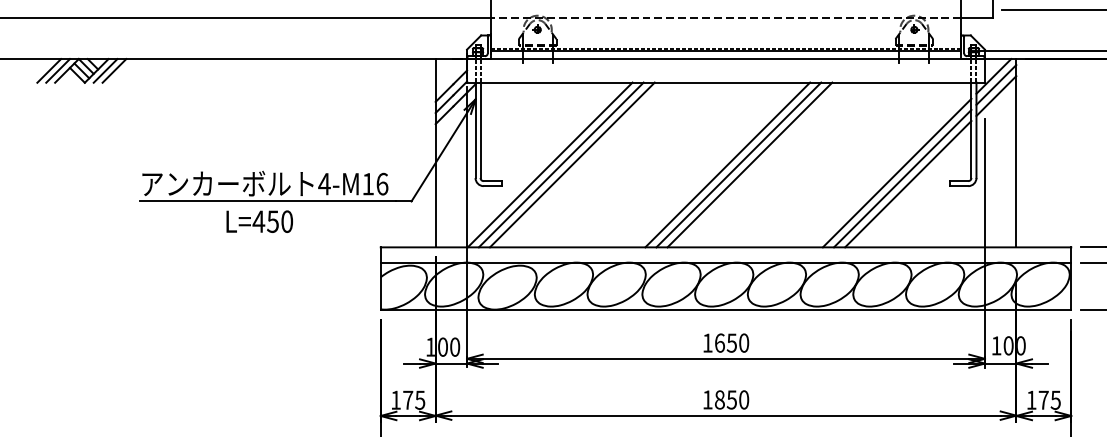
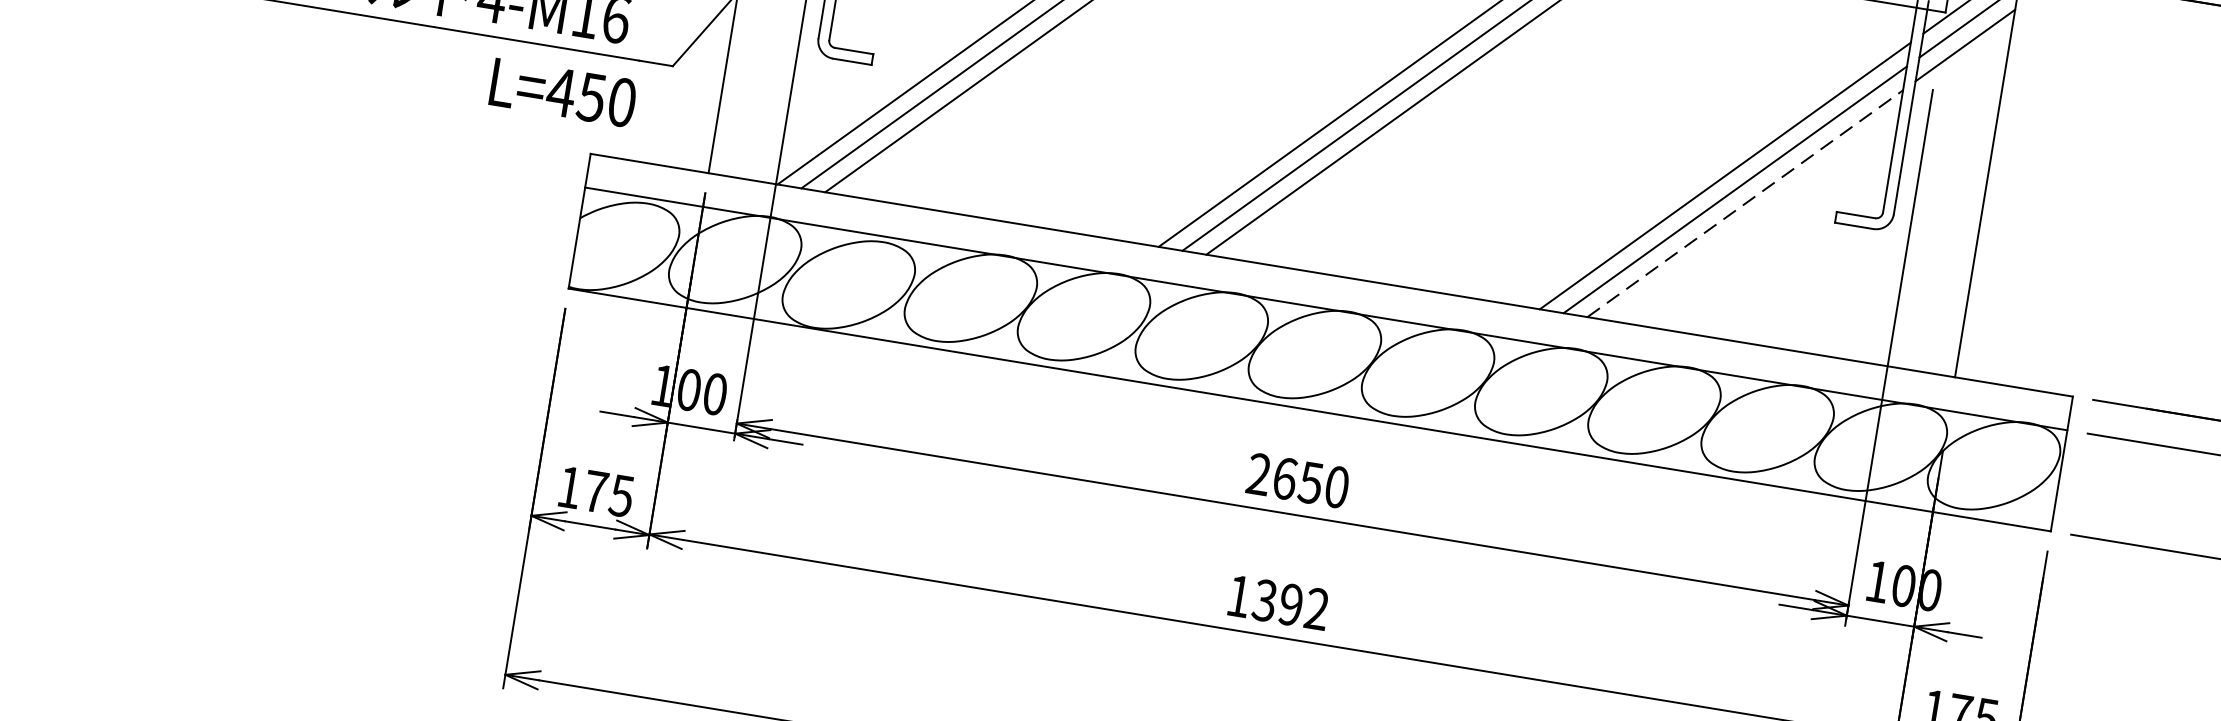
line: (908, 183) -> (1745, 202), solid -> dashed
text: (259, 221) -> (562, 92), moved
text: (707, 342) -> (1258, 472), 1650 -> 2650
text: (731, 399) -> (1290, 603), 1850 -> 1392

